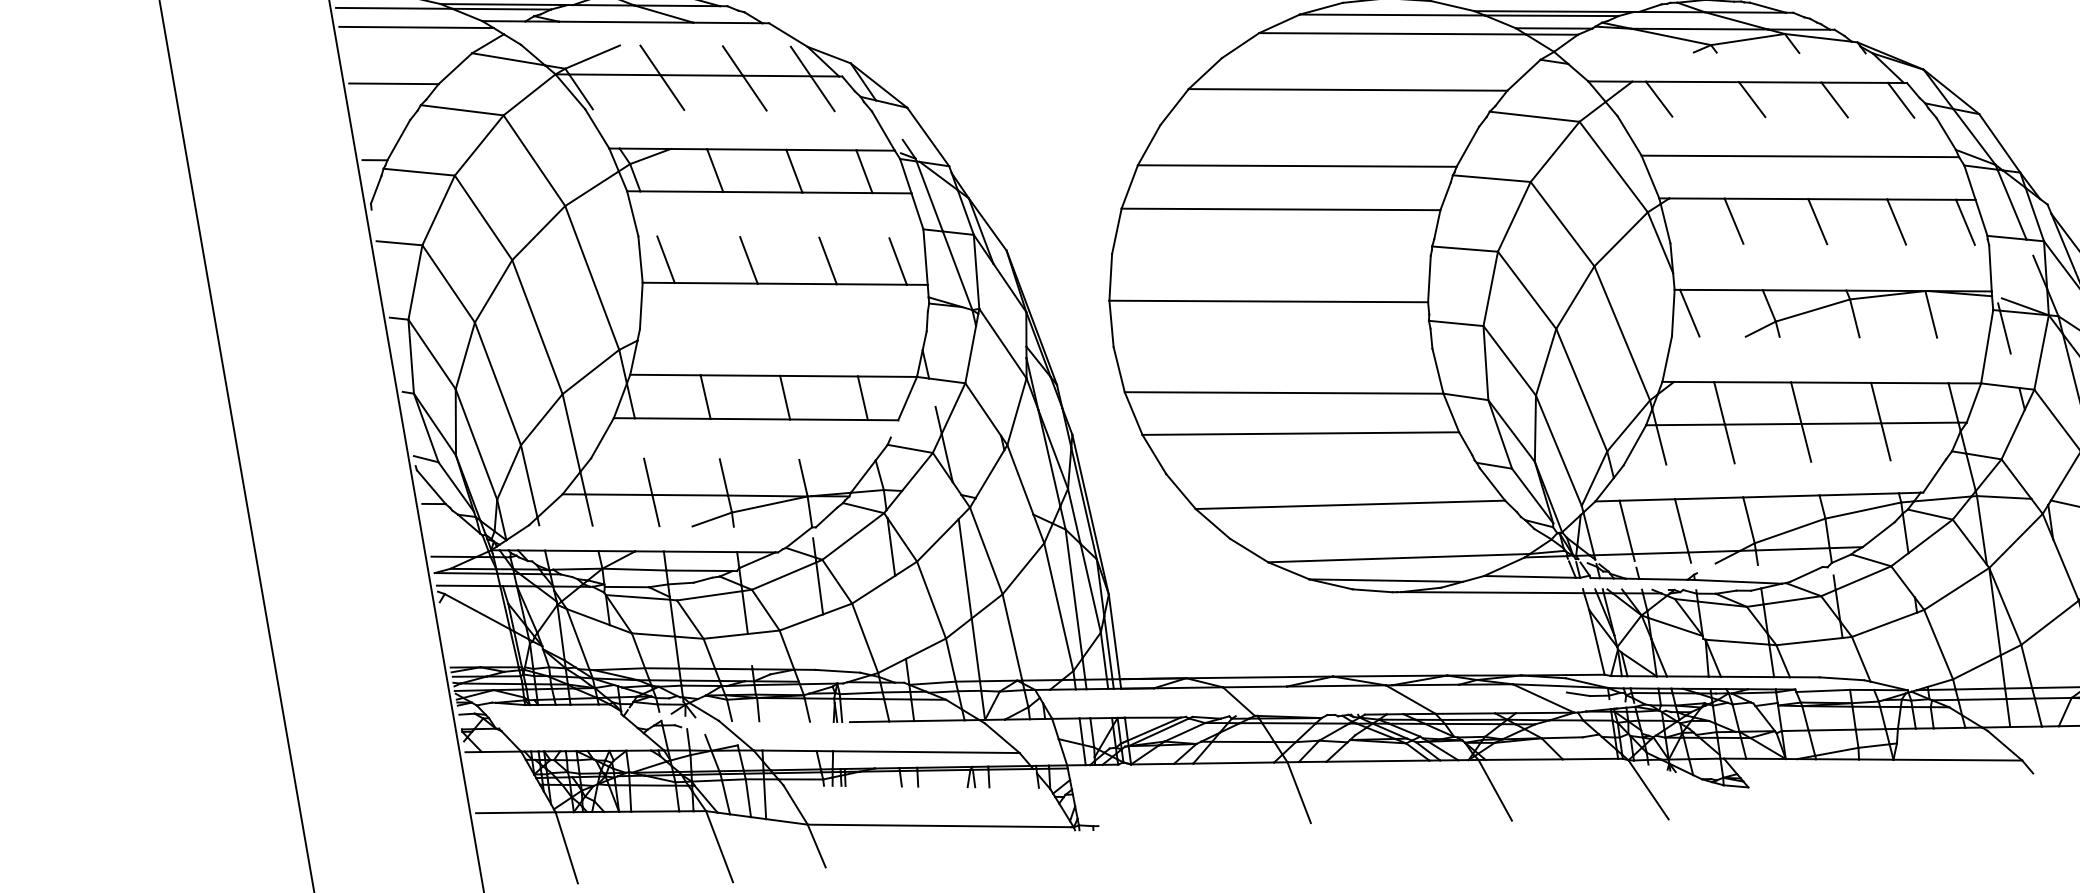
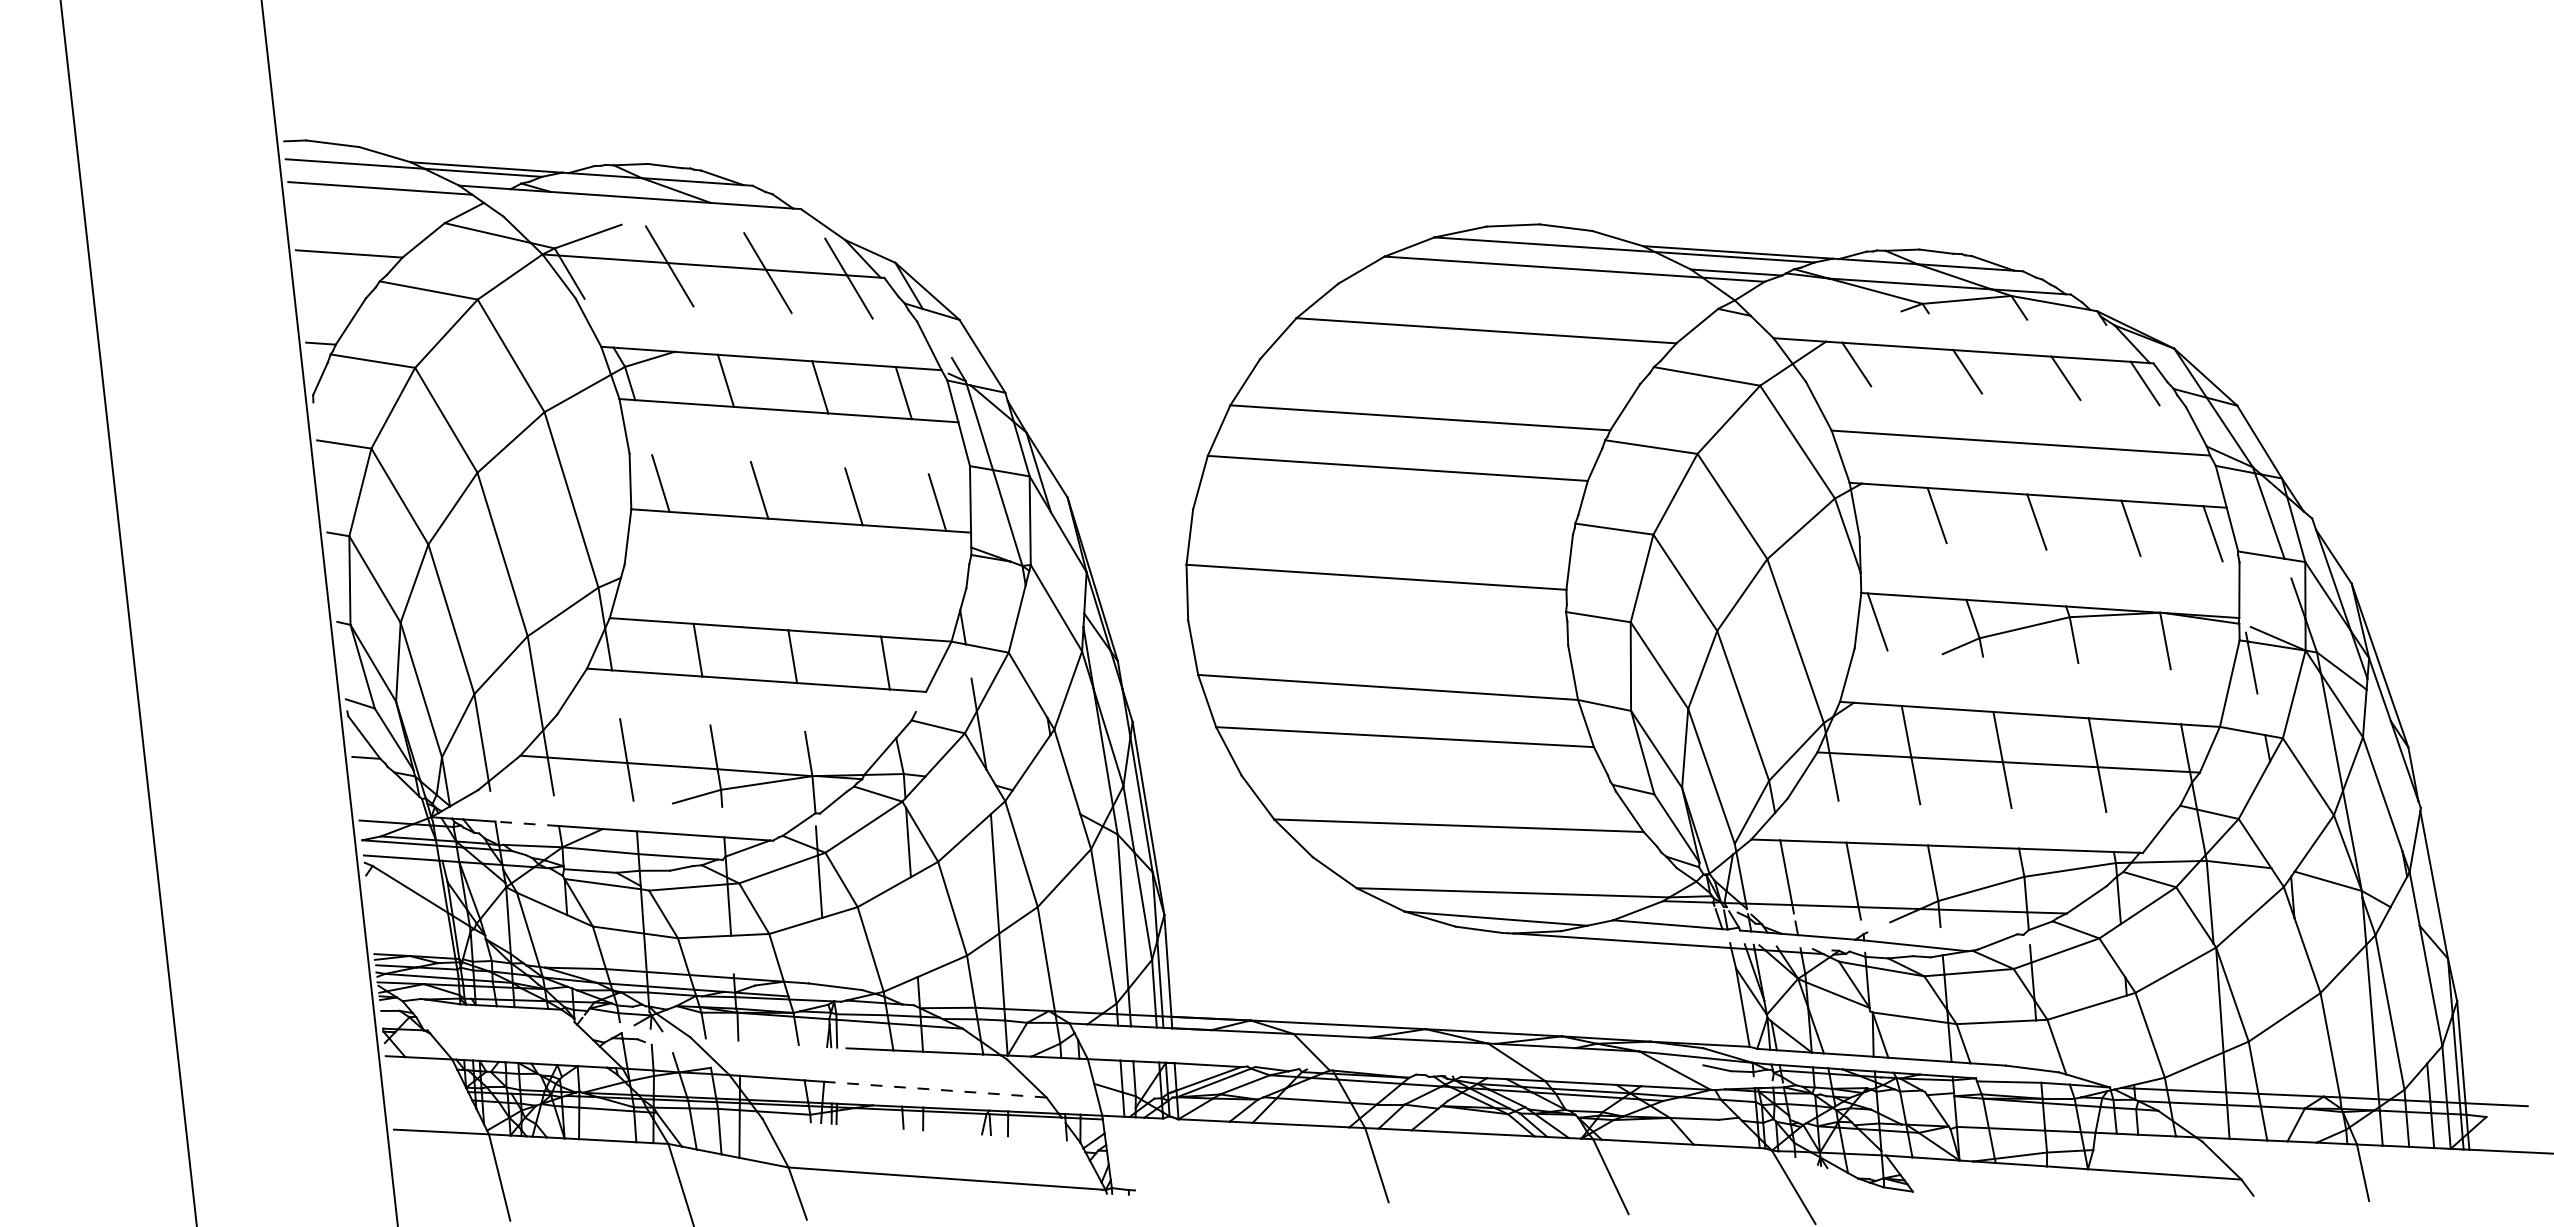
line: (571, 550) -> (527, 823), solid -> dashed
line: (925, 752) -> (934, 1089), solid -> dashed

